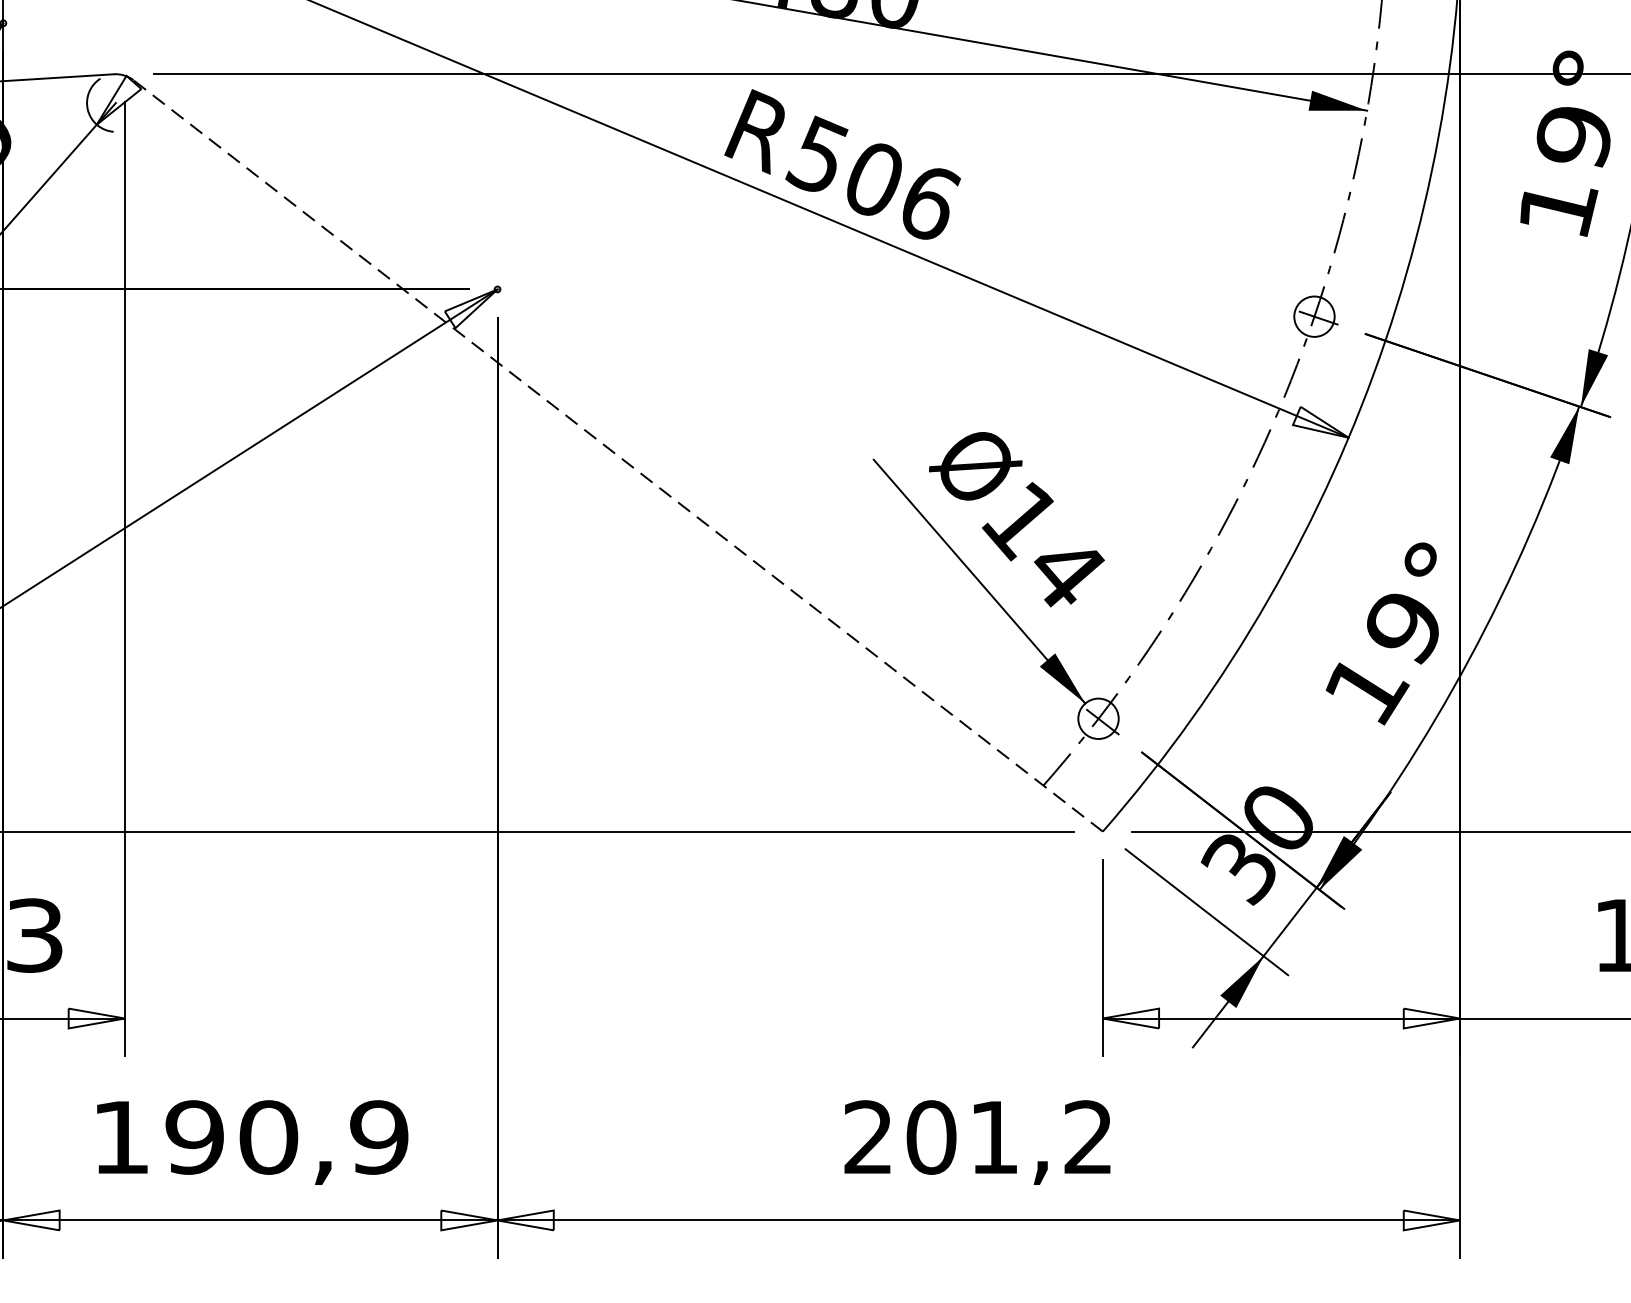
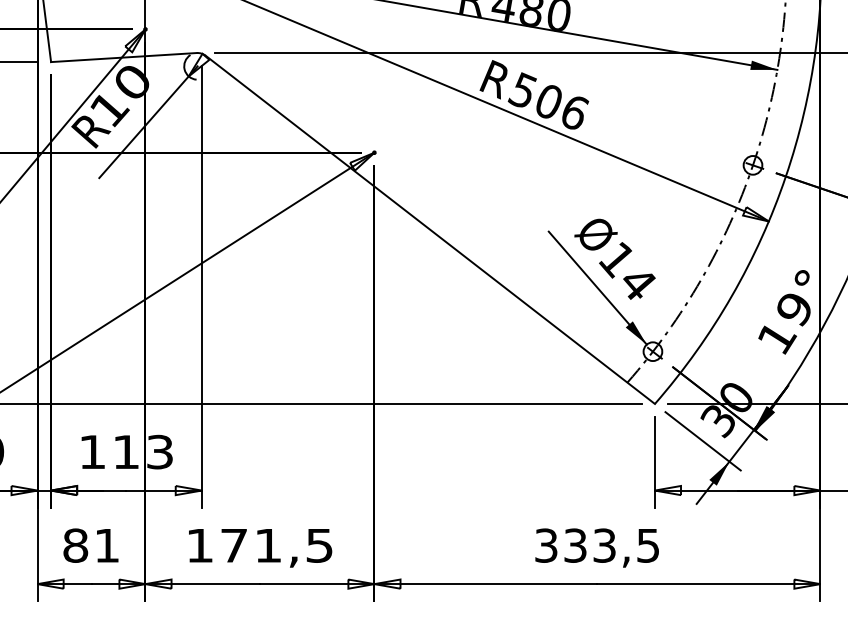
line: (616, 455) -> (429, 229), dashed -> solid
text: (286, 1137) -> (276, 545), 190,9 -> 171,5
text: (976, 1137) -> (596, 545), 201,2 -> 333,5

